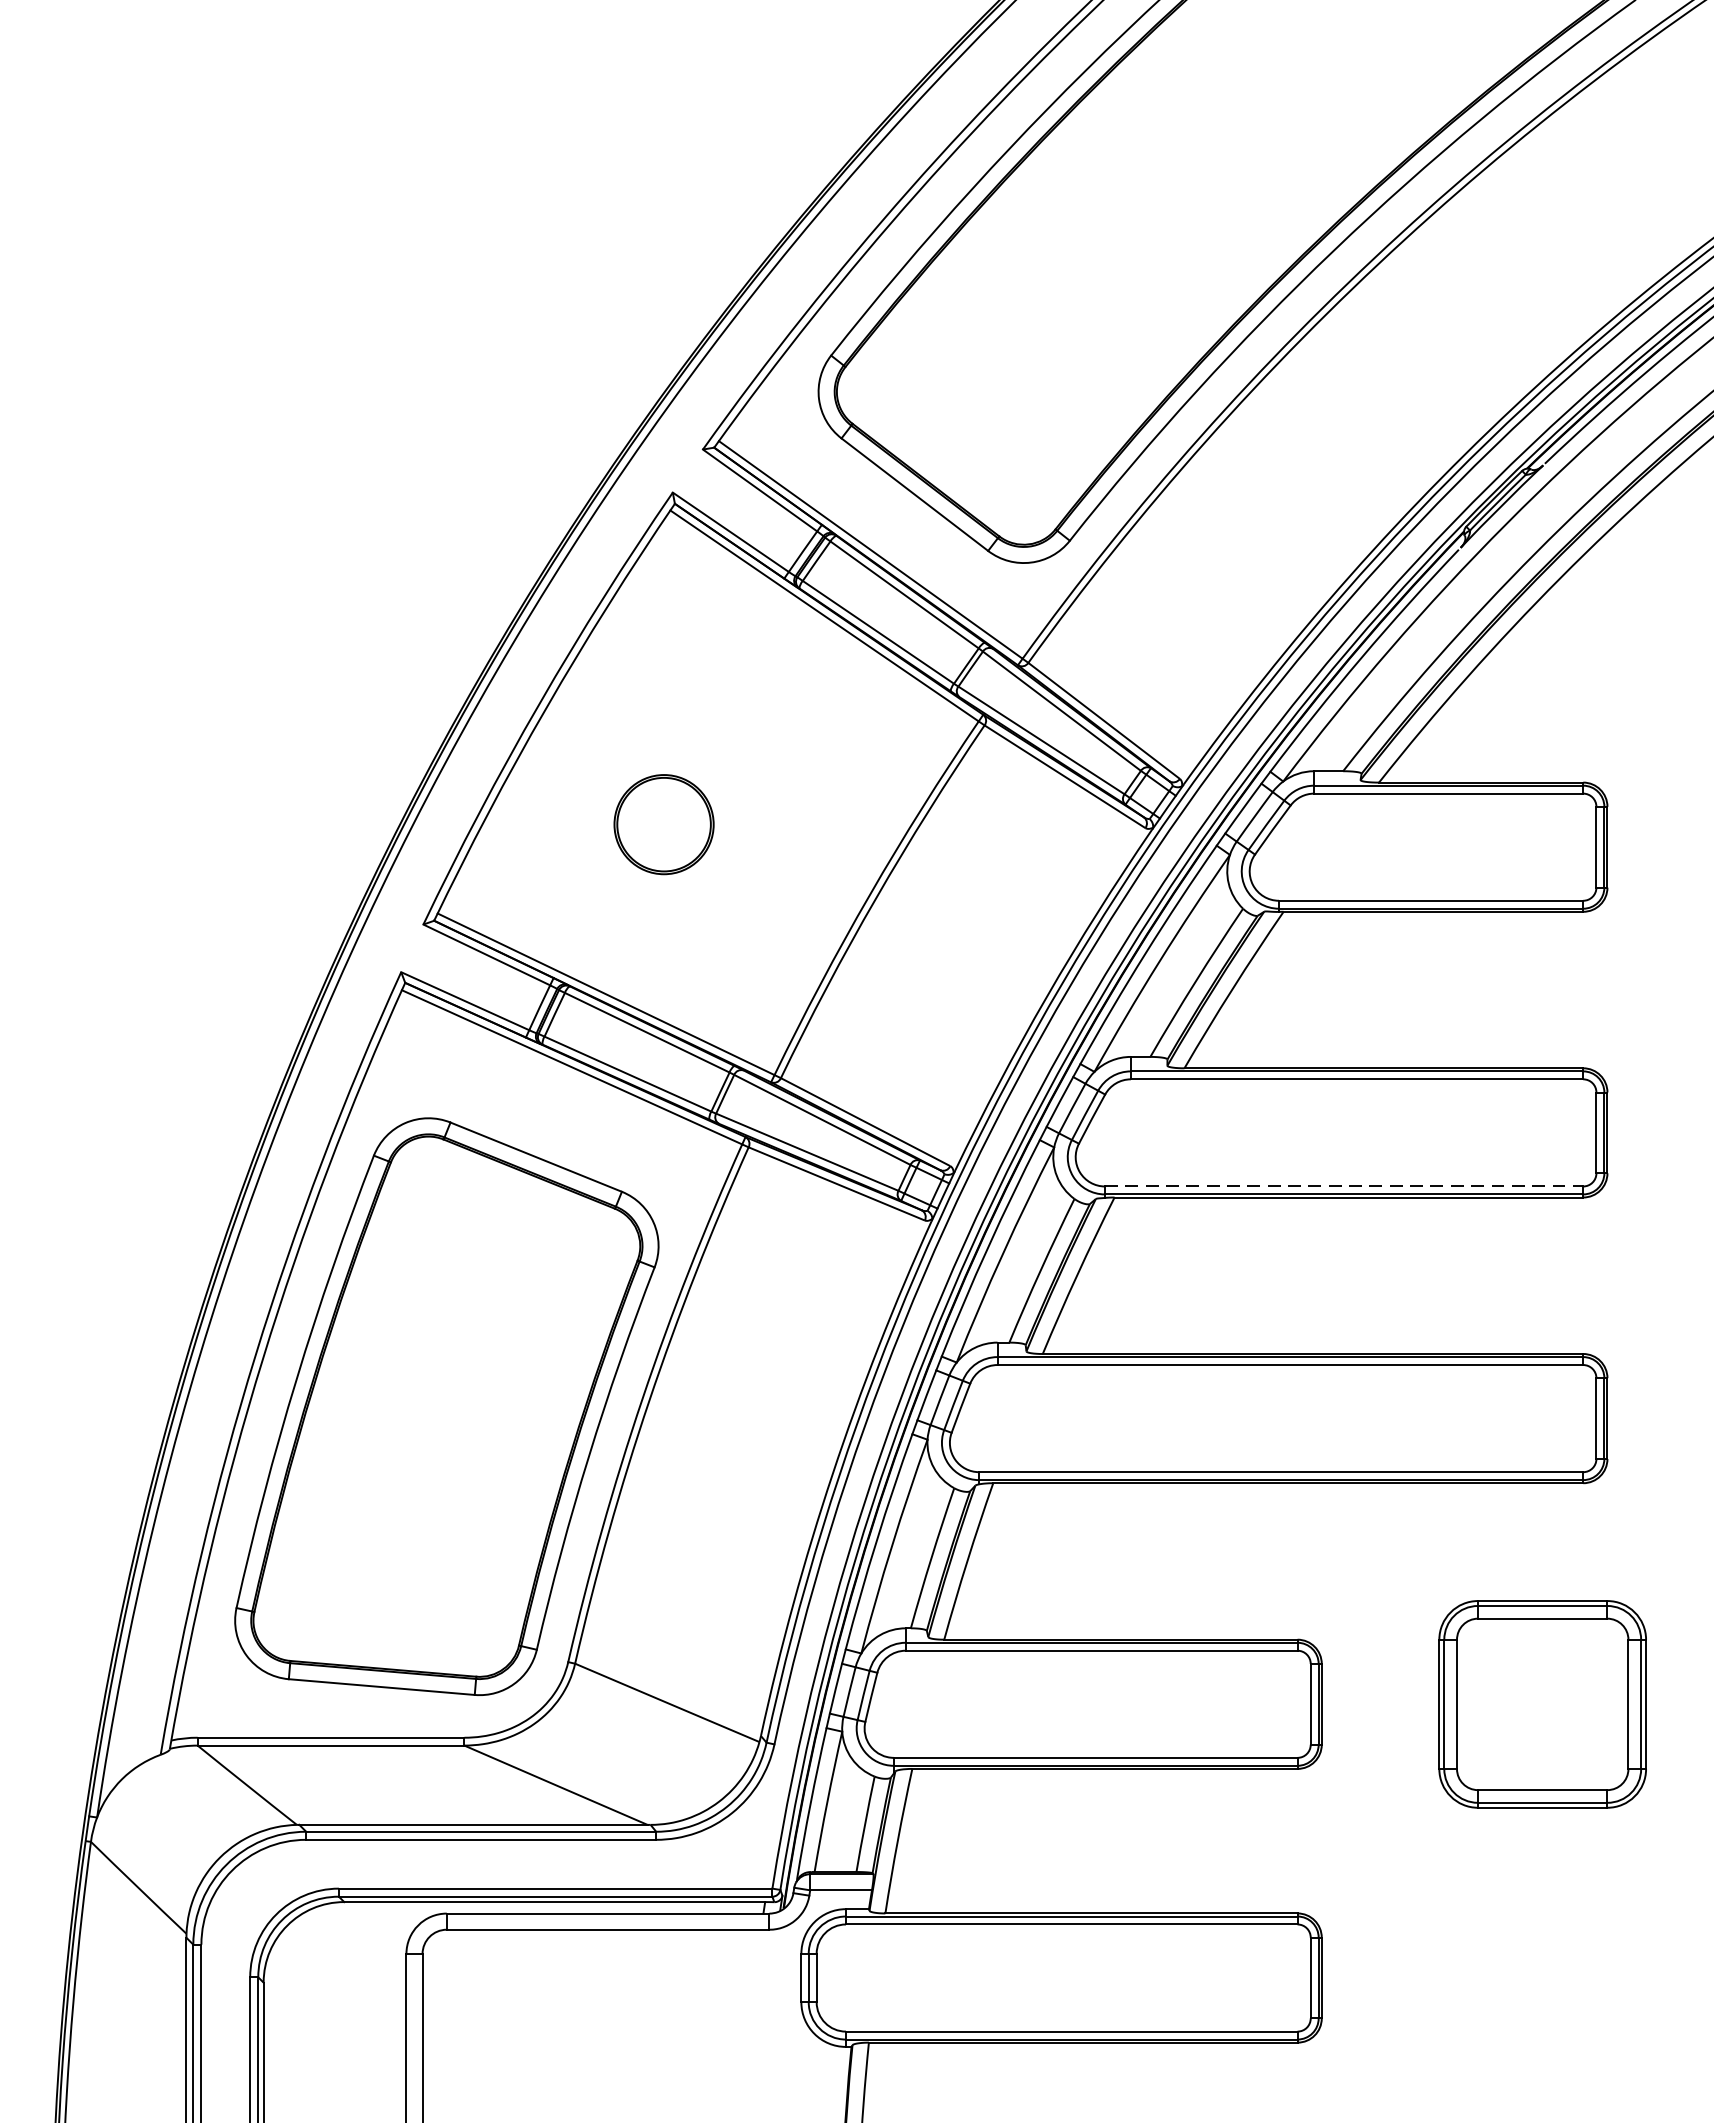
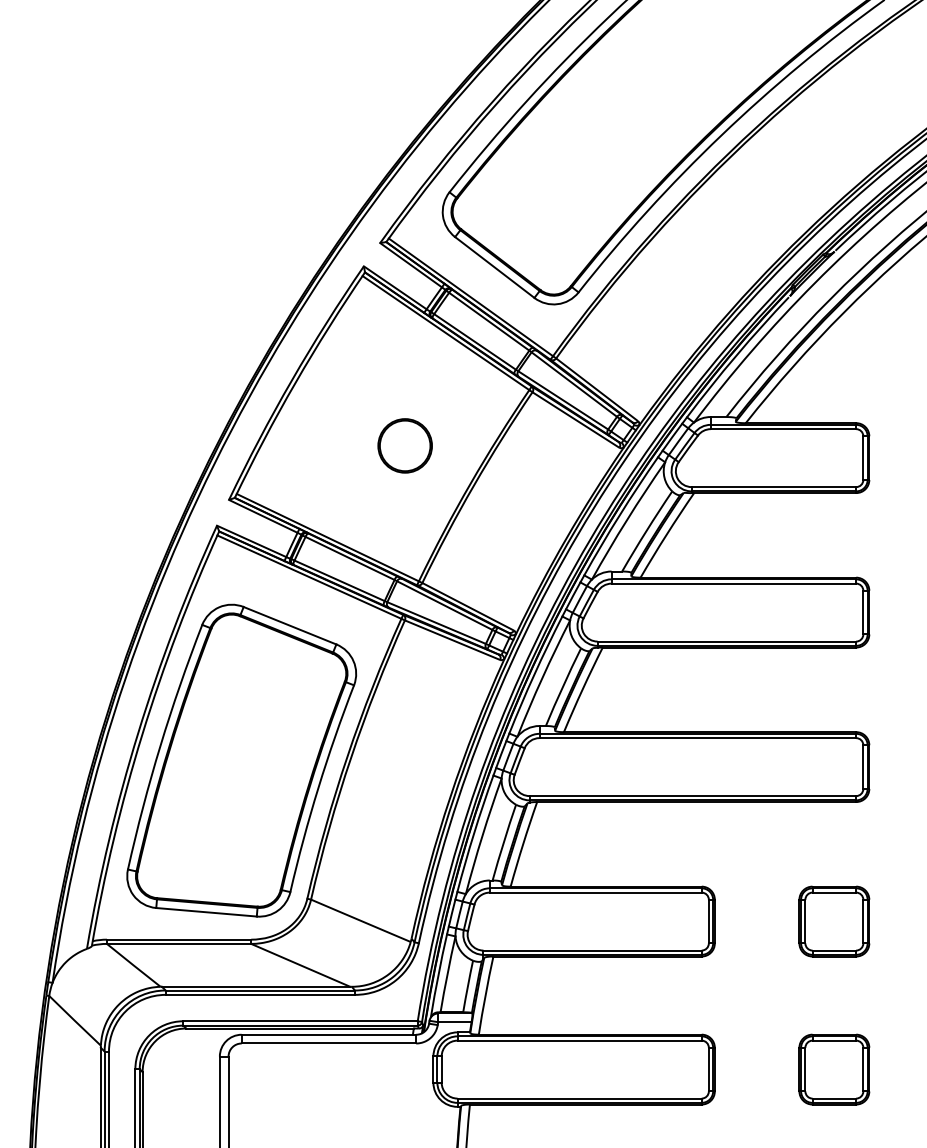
part: (662, 823) -> (404, 445), moved
line: (1345, 1186) -> (727, 641), dashed -> solid
part: (1543, 1704) -> (834, 921), size x0.62
part: (1543, 1977) -> (834, 1069), added

